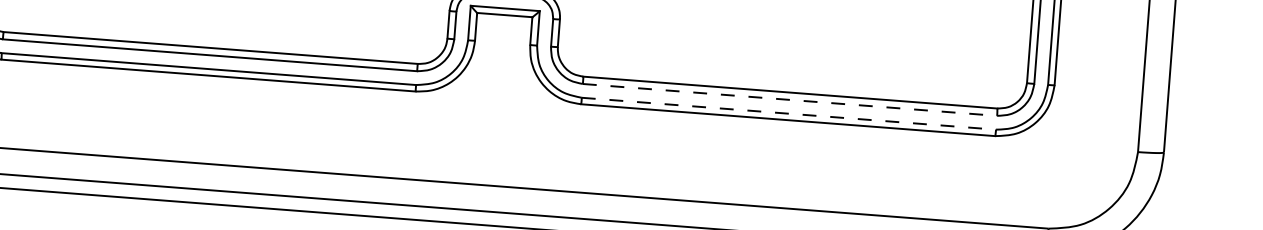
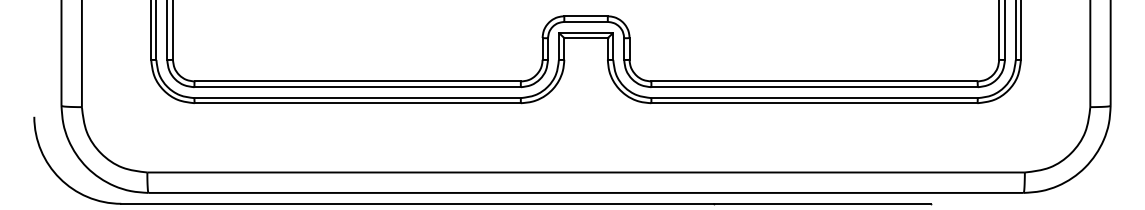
line: (791, 100) -> (815, 87), dashed -> solid
line: (790, 114) -> (815, 98), dashed -> solid

